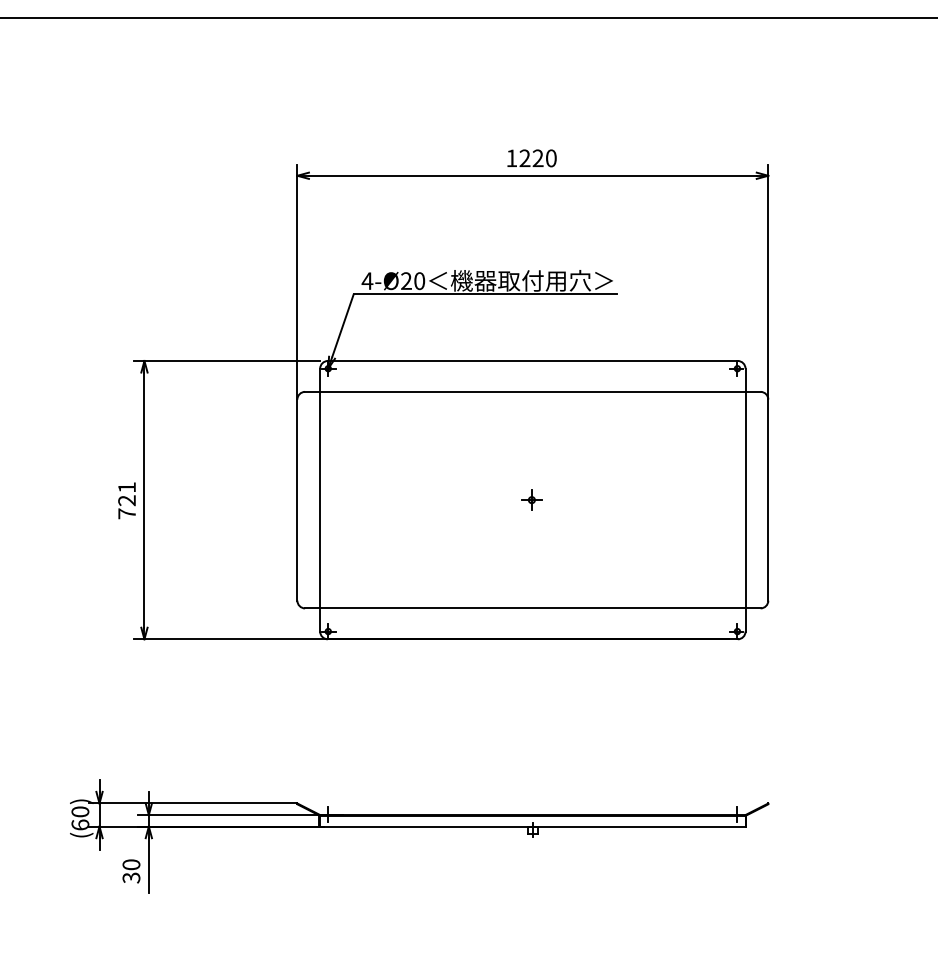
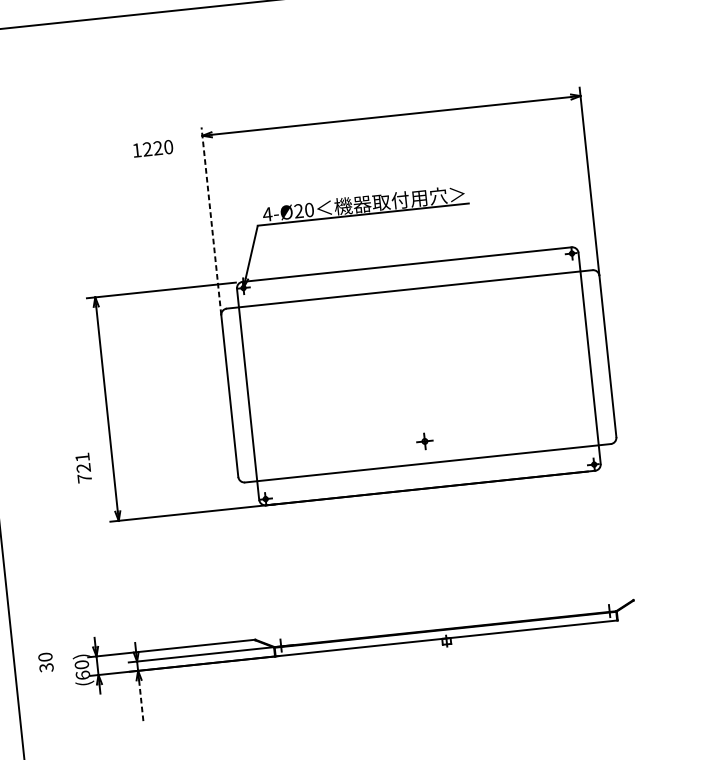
text: (531, 158) -> (152, 148), moved
line: (297, 282) -> (211, 221), solid -> dashed
part: (531, 499) -> (424, 440), moved
text: (126, 500) -> (83, 467), moved
line: (148, 865) -> (141, 702), solid -> dashed
text: (131, 871) -> (46, 662), moved

